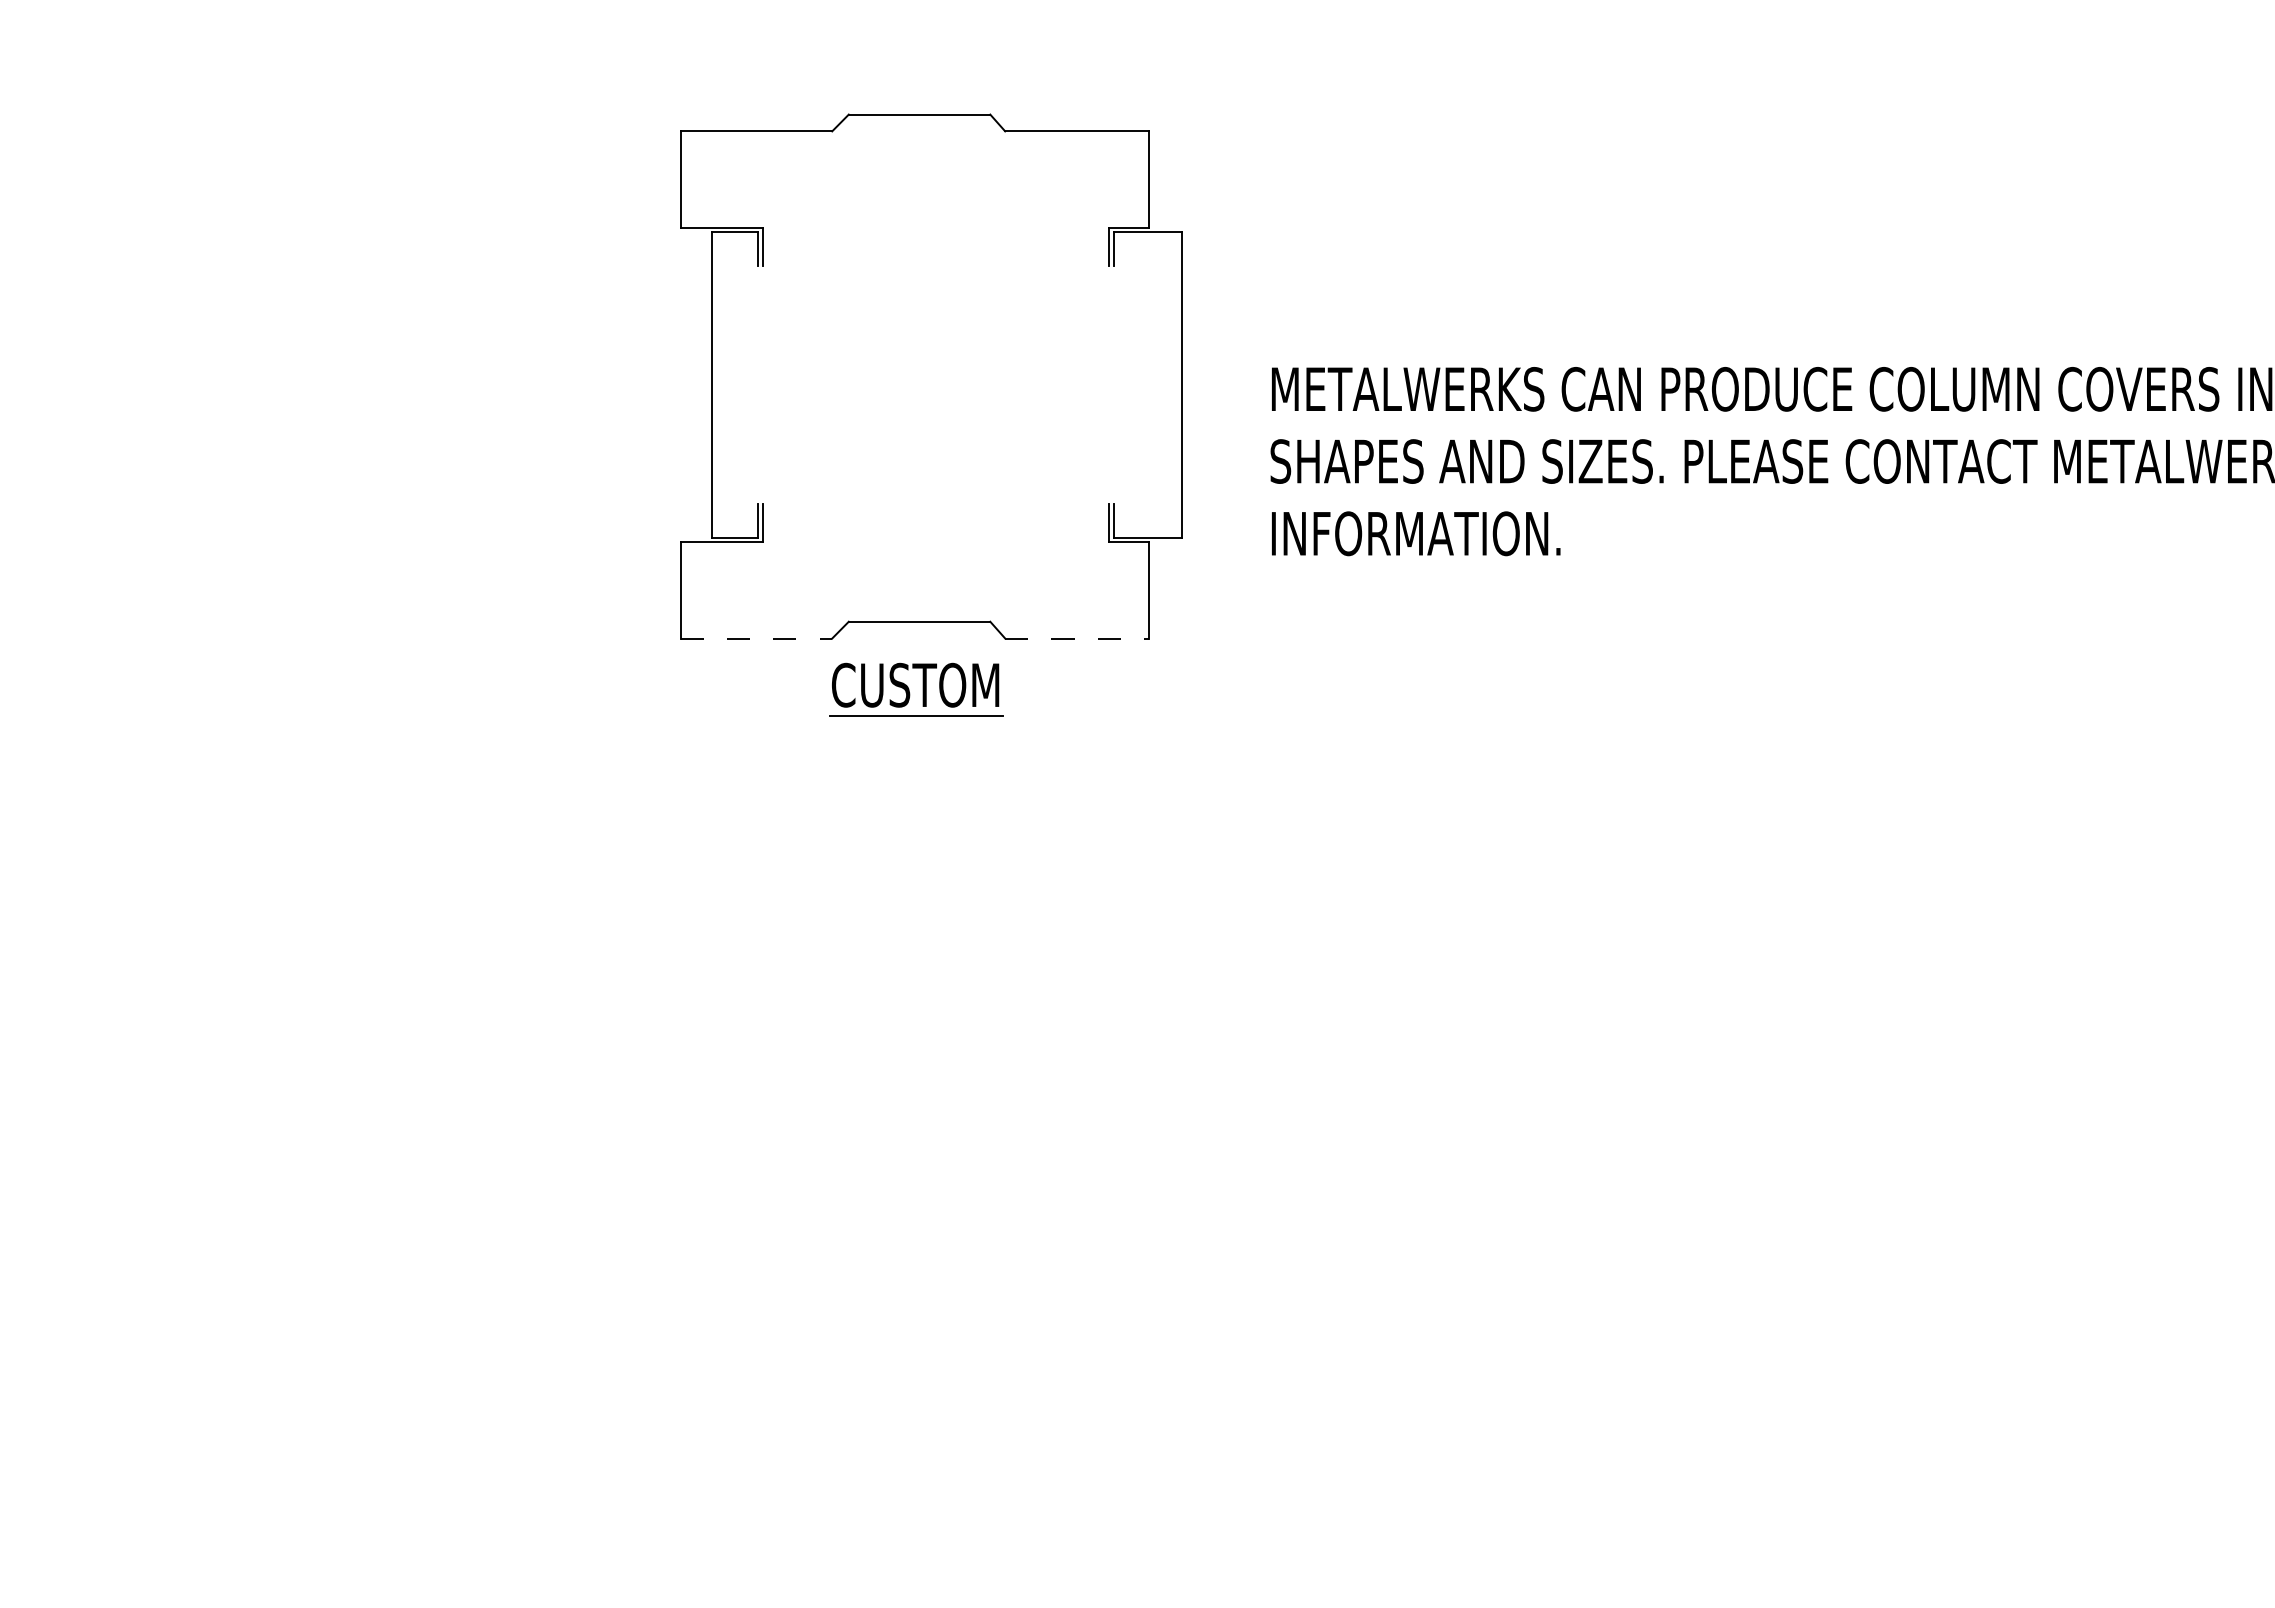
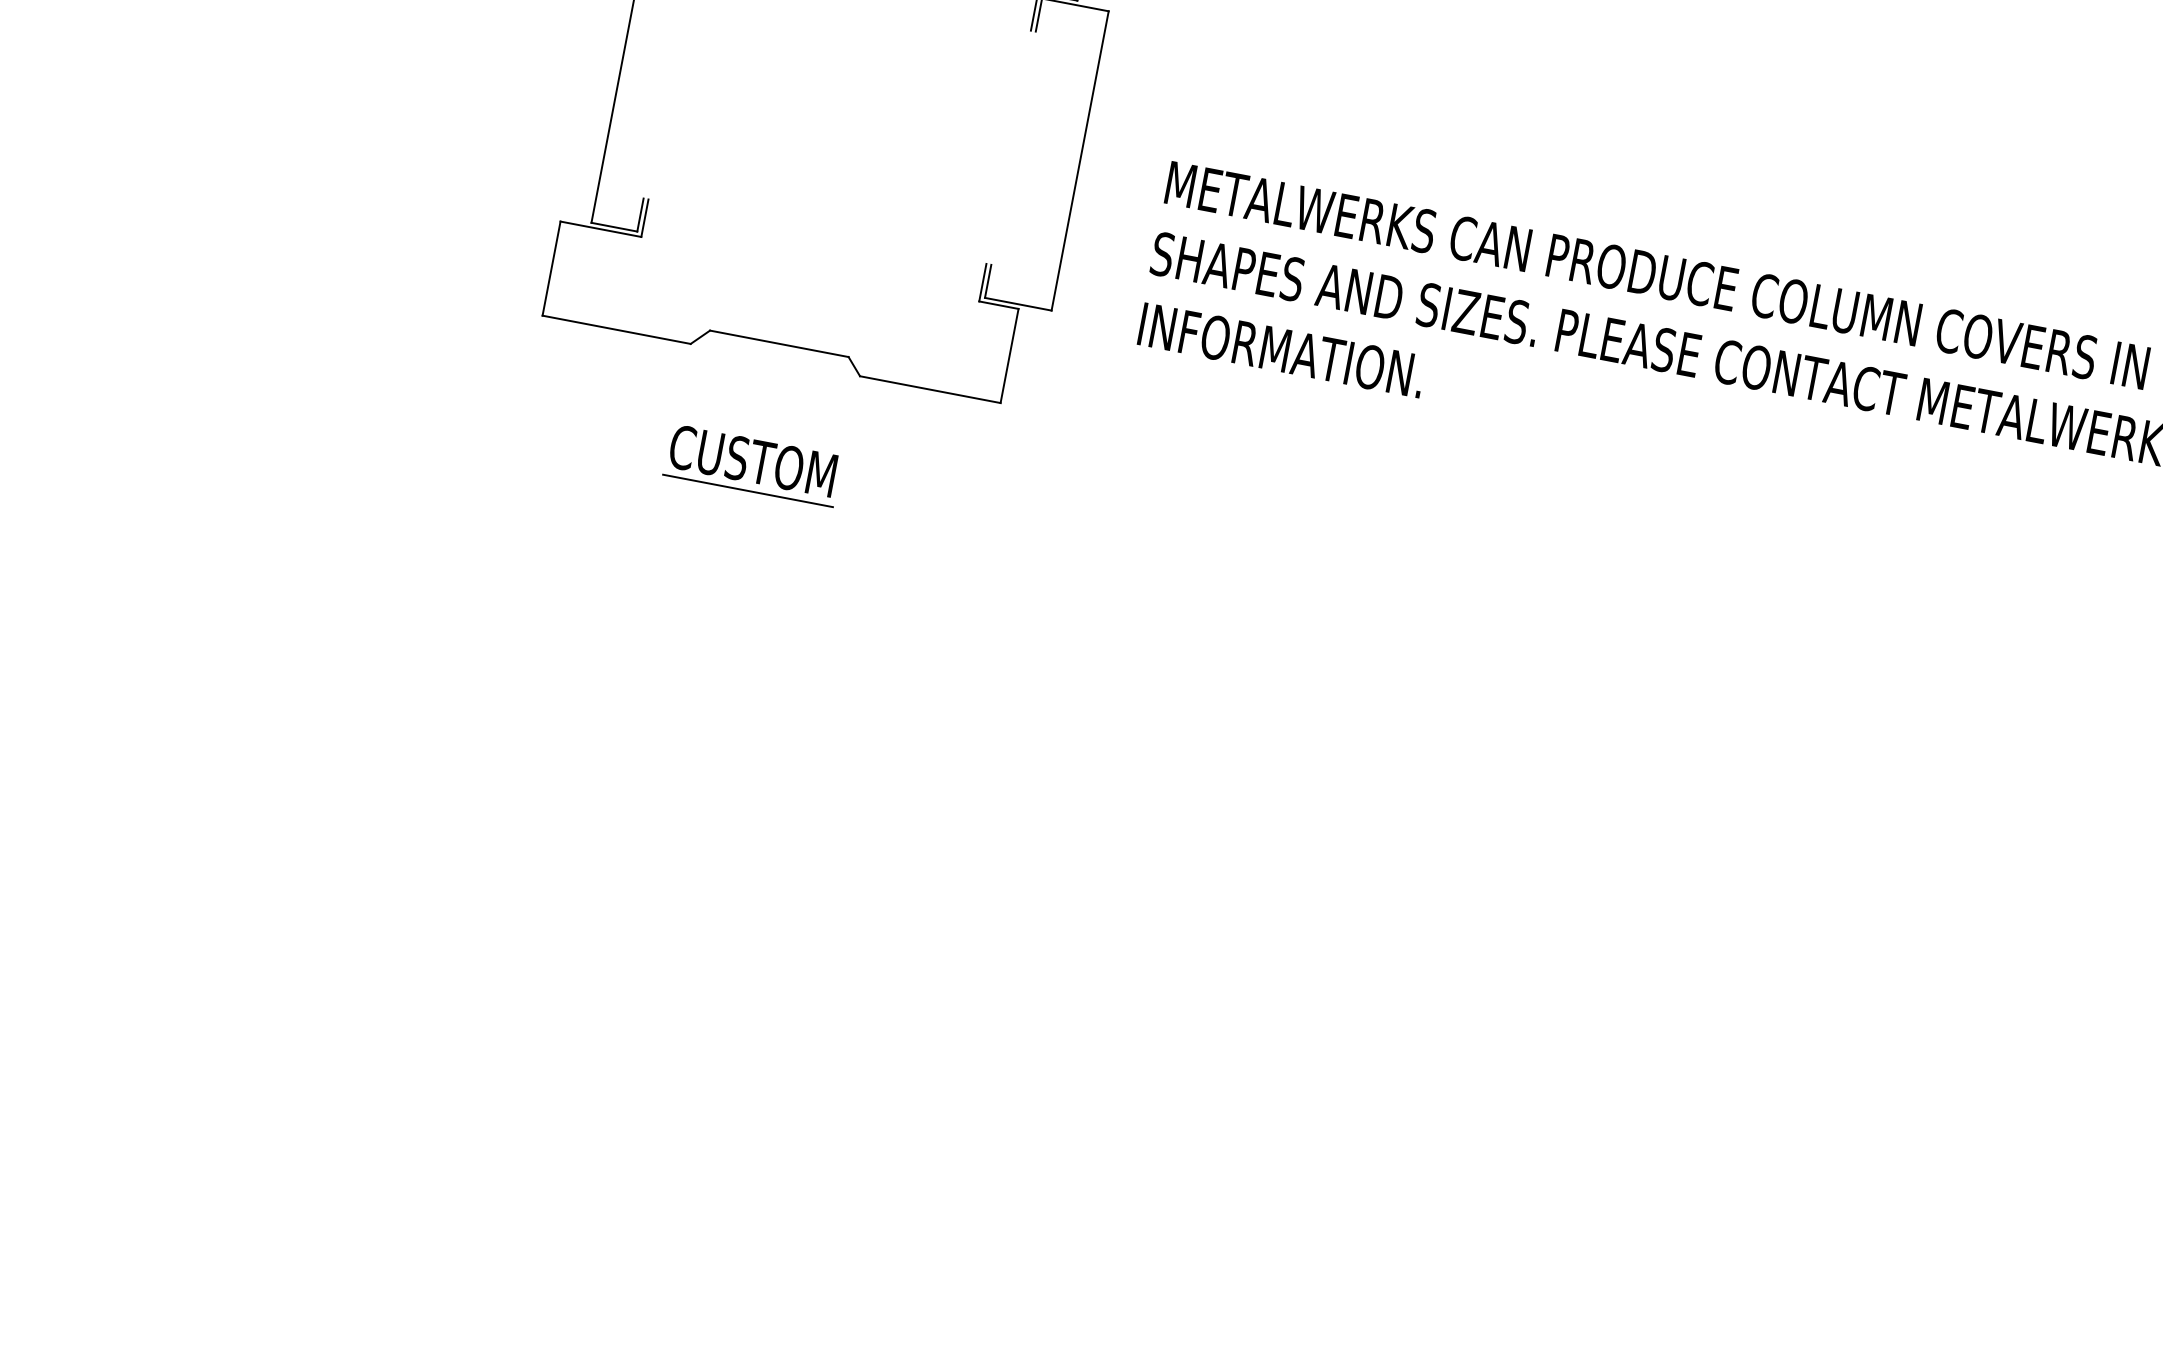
line: (756, 638) -> (616, 329), dashed -> solid
line: (1076, 638) -> (929, 389), dashed -> solid
part: (916, 689) -> (753, 465), moved

